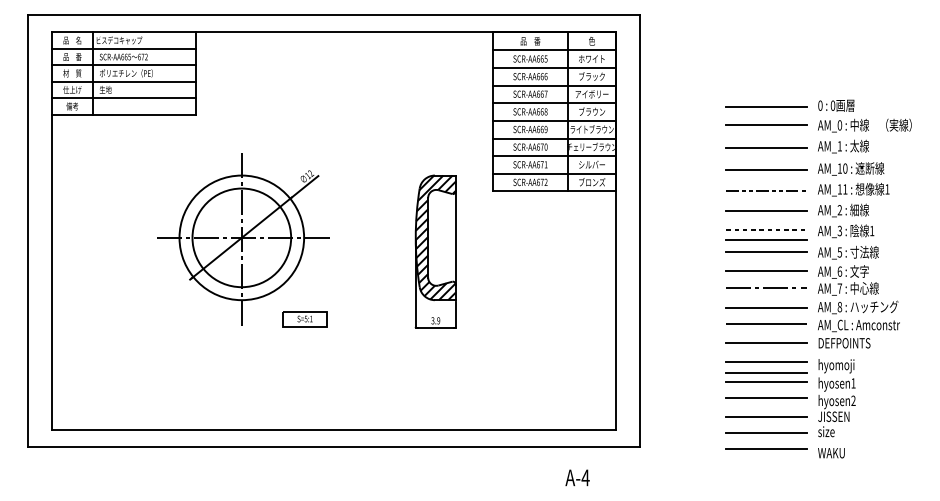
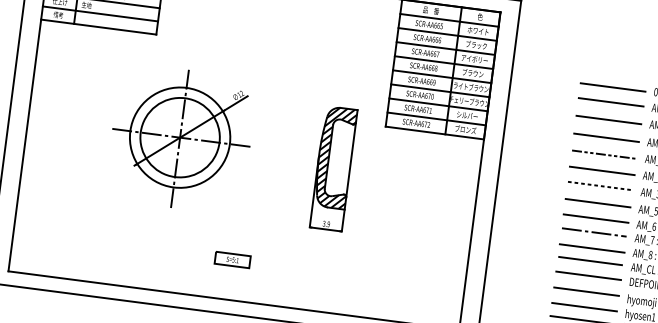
line: (766, 239) -> (599, 193), removed
part: (304, 319) -> (232, 260), moved
line: (766, 372) -> (585, 299), removed

